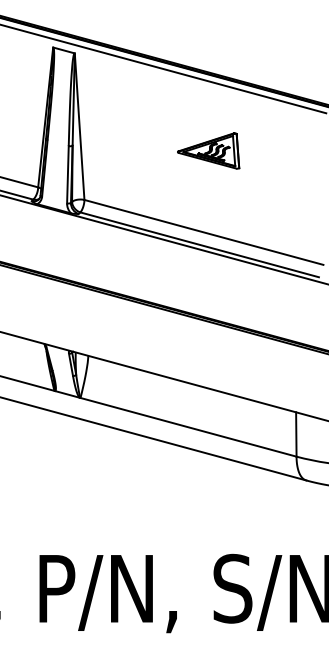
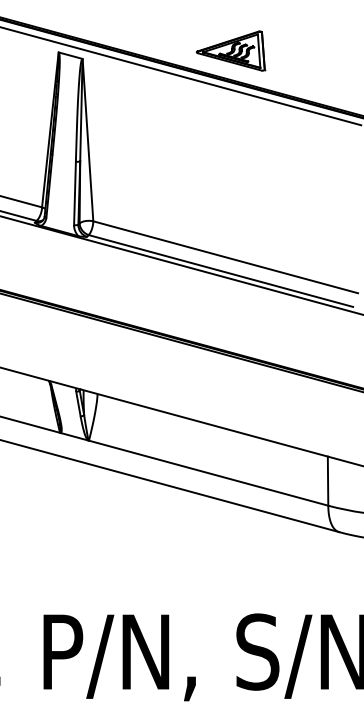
part: (209, 150) -> (231, 50), moved

